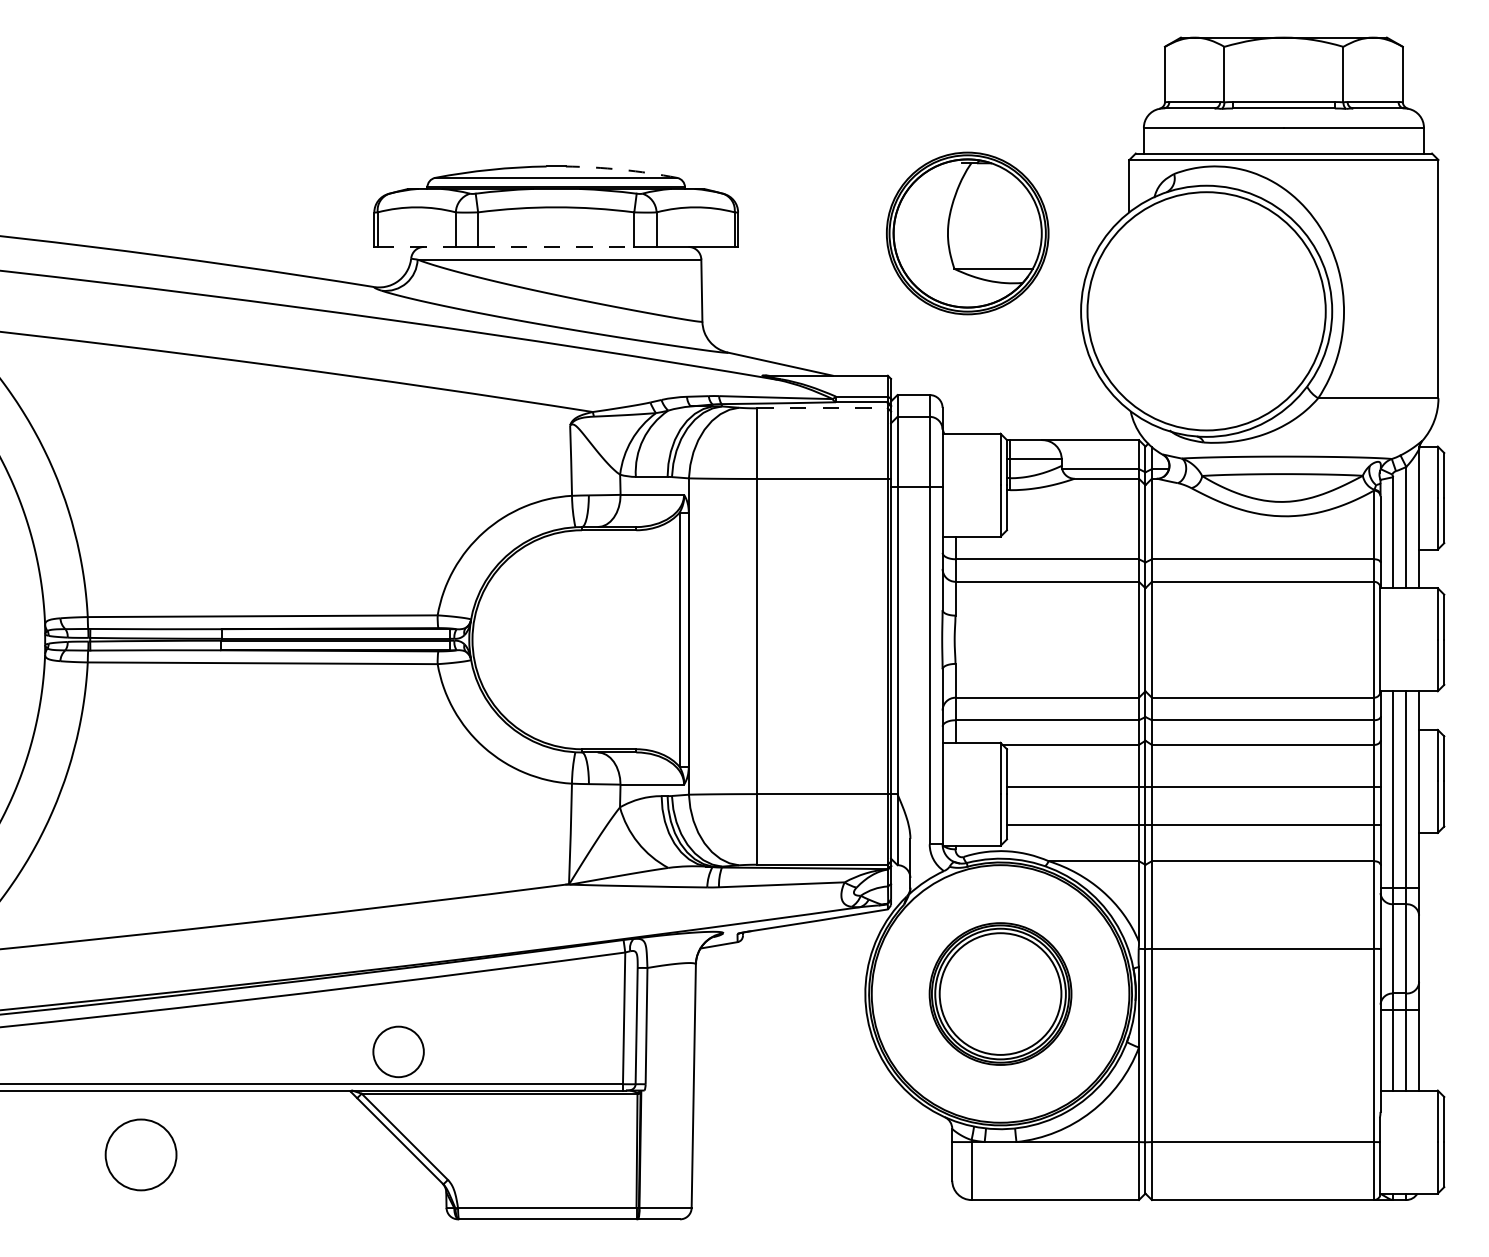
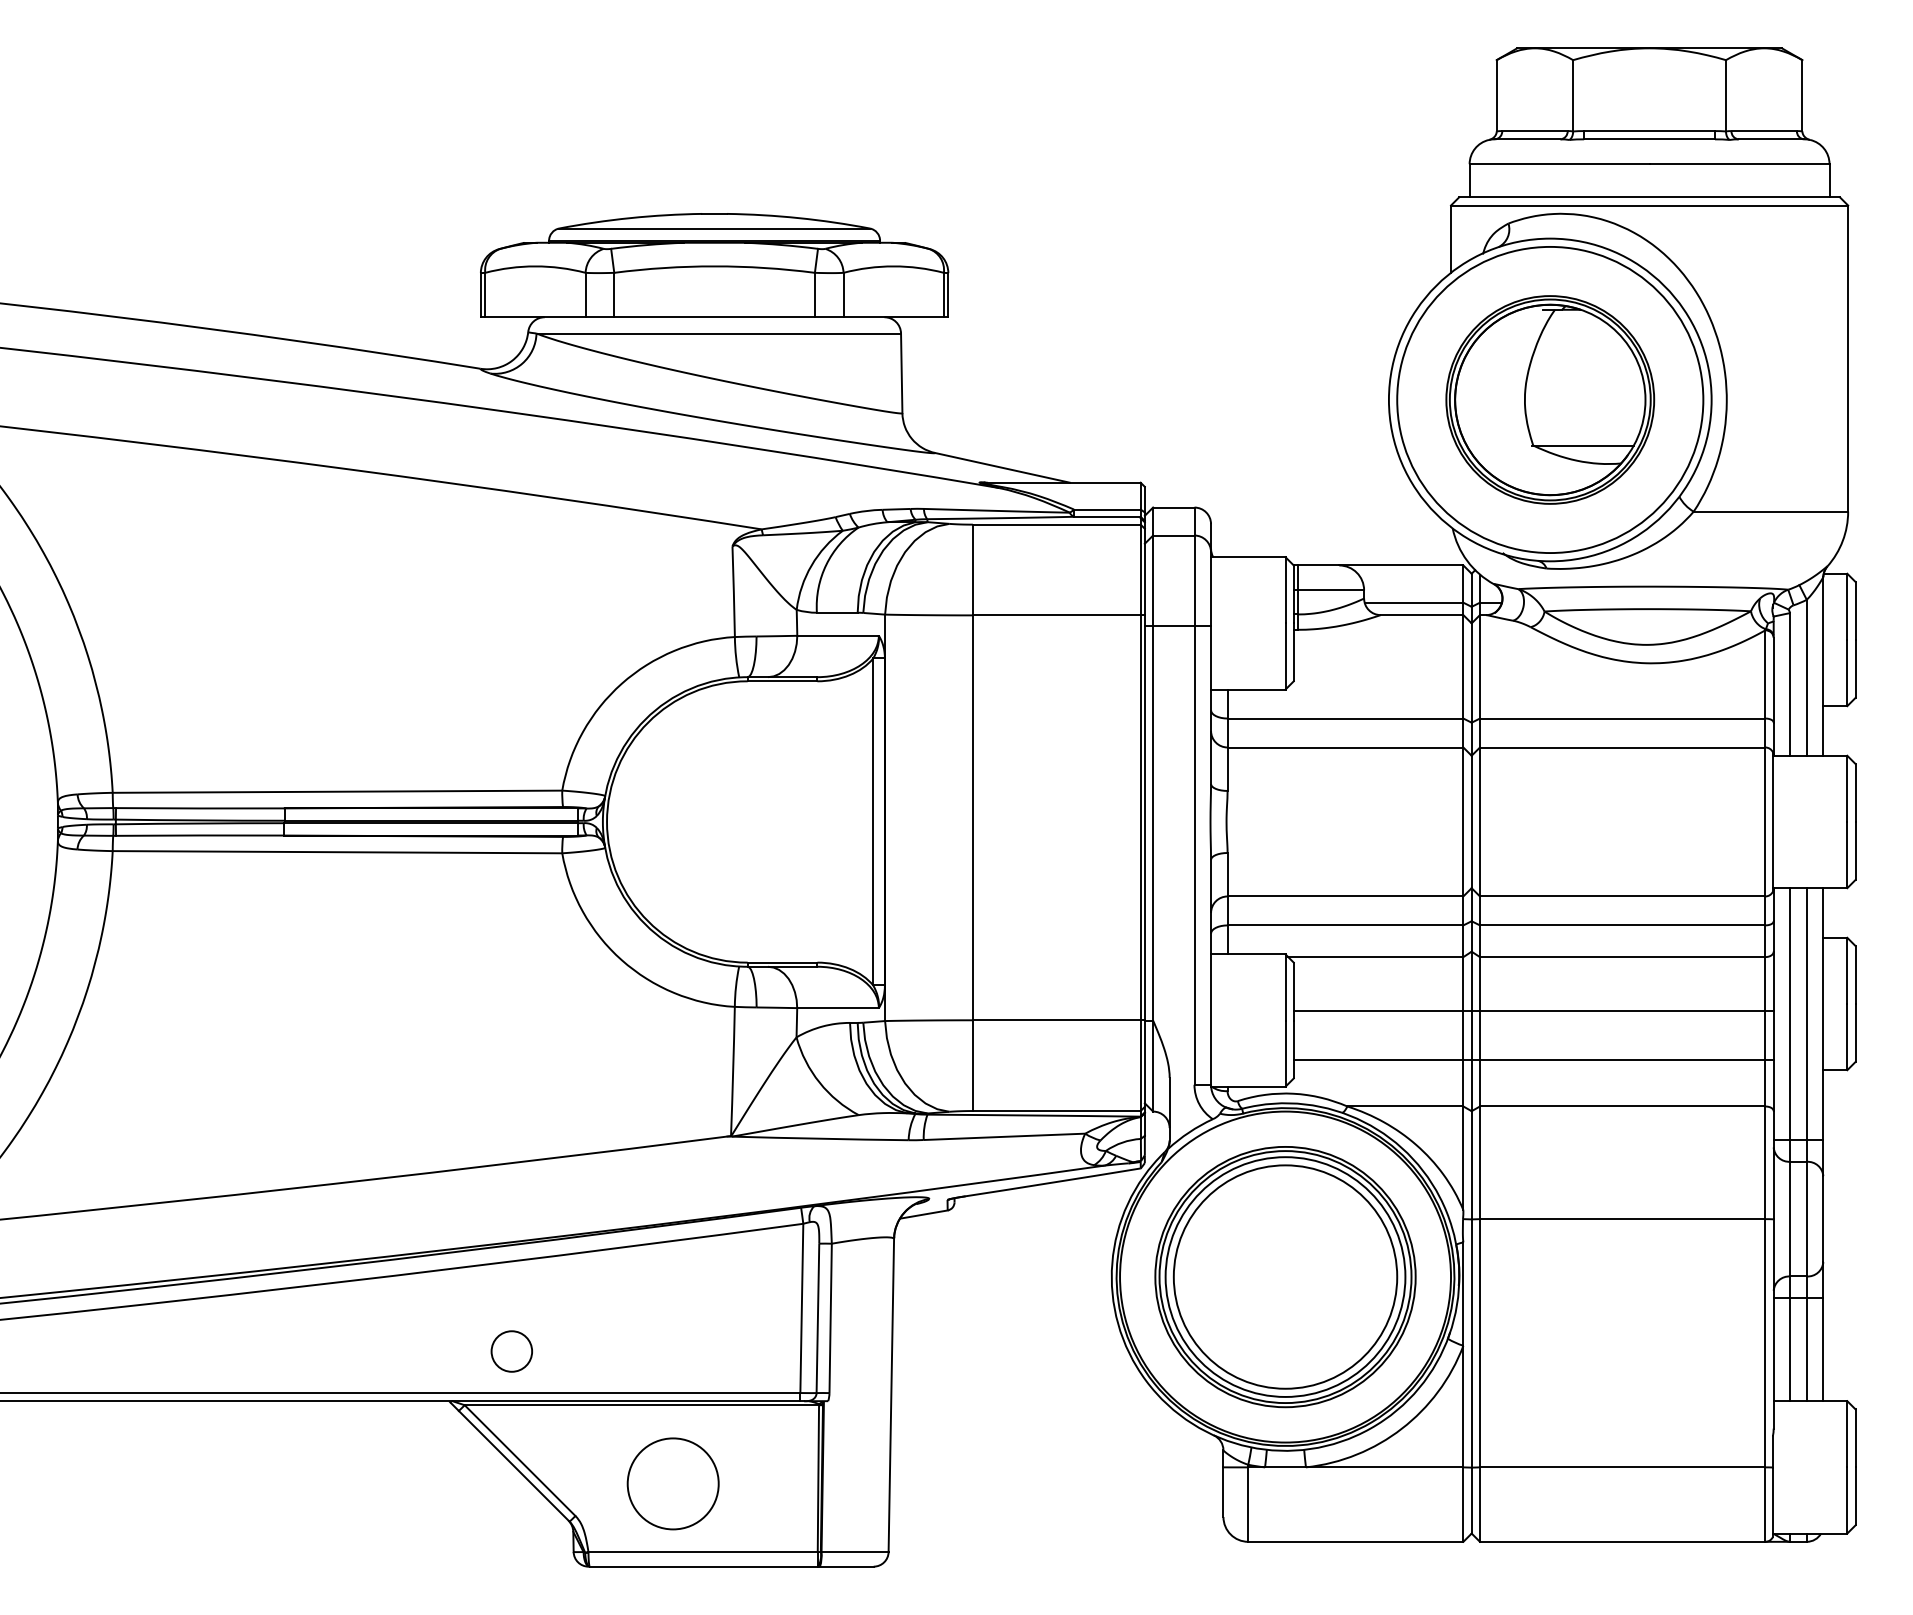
arc: (621, 170) -> (798, 218), dashed -> solid
part: (967, 233) -> (1550, 399), moved
line: (416, 247) -> (535, 317), dashed -> solid
line: (556, 247) -> (715, 317), dashed -> solid
line: (822, 408) -> (1056, 524), dashed -> solid
part: (1000, 994) -> (1285, 1277), size x1.43
circle: (398, 1051) -> (511, 1351), size x0.62
circle: (140, 1154) -> (672, 1483), moved

